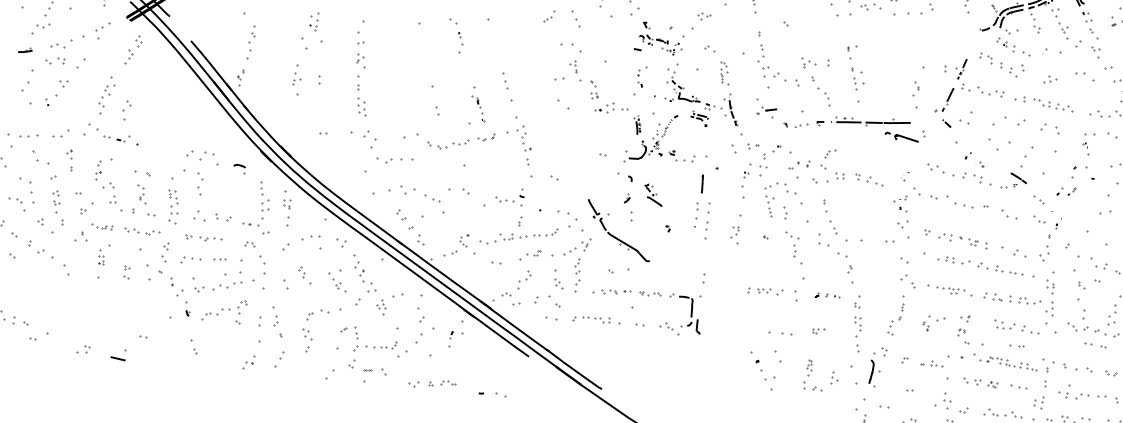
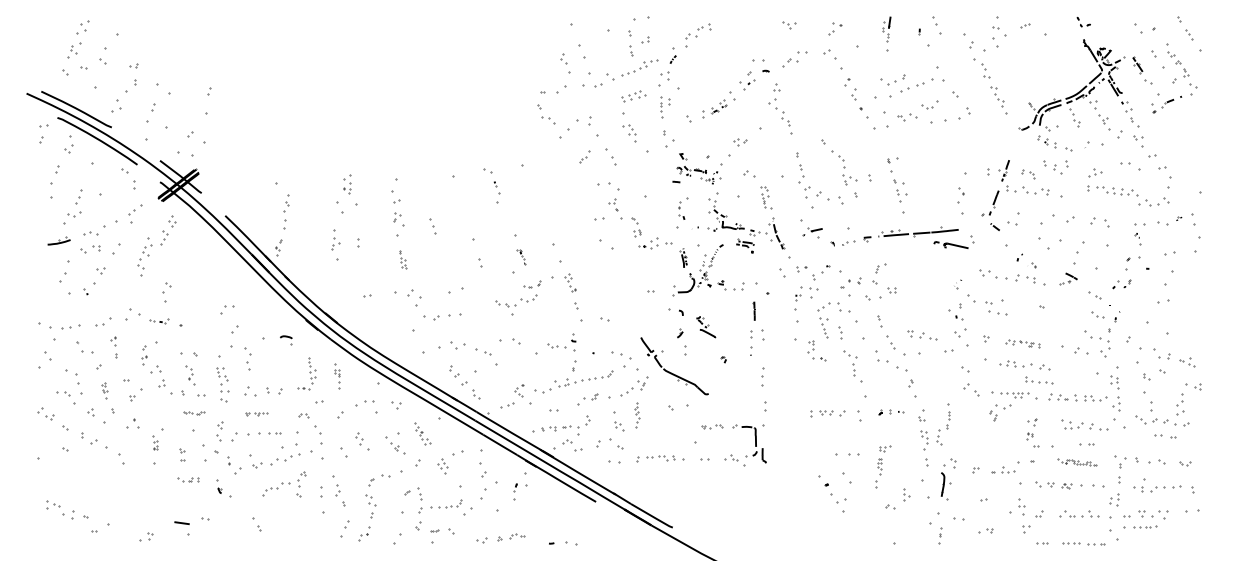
part: (25, 50) -> (59, 241), size x1.6
part: (986, 58) -> (1028, 174), moved
part: (504, 81) -> (432, 226), moved
part: (105, 95) -> (144, 256), moved
part: (823, 96) -> (838, 159), moved
part: (362, 100) -> (403, 259), size x0.6
part: (1048, 103) -> (1112, 190), moved
part: (478, 108) -> (521, 256), size x0.6
part: (115, 137) -> (158, 320), size x0.7
part: (523, 138) -> (569, 282), size x0.7
part: (448, 143) -> (516, 300), moved
part: (207, 156) -> (227, 309), moved
part: (869, 180) -> (922, 335), moved
part: (1014, 180) -> (1068, 278), size x0.7
part: (56, 201) -> (104, 390), size x0.7
part: (256, 203) -> (306, 373), size x0.7
part: (963, 204) -> (997, 312), moved
part: (286, 208) -> (337, 375), size x0.7
part: (1009, 214) -> (1092, 334), moved
part: (102, 226) -> (188, 479), moved
part: (706, 230) -> (762, 376), moved
part: (142, 231) -> (194, 412), size x0.6
part: (734, 234) -> (810, 349), moved
part: (203, 238) -> (256, 413), size x0.6
part: (962, 240) -> (1022, 343), size x0.7
part: (190, 259) -> (245, 436), size x1.4
part: (1009, 270) -> (1039, 380), moved
part: (364, 273) -> (422, 433), size x0.6
part: (576, 275) -> (636, 415), size x0.7
part: (611, 291) -> (551, 428), moved
part: (187, 309) -> (219, 486), moved
part: (896, 315) -> (943, 424), moved
part: (933, 324) -> (1000, 412), moved
line: (117, 358) -> (181, 522), moved
part: (249, 361) -> (364, 533), moved
part: (1005, 362) -> (1077, 462), size x0.6
part: (807, 374) -> (878, 473), moved
part: (1018, 386) -> (1092, 485), size x1.4

